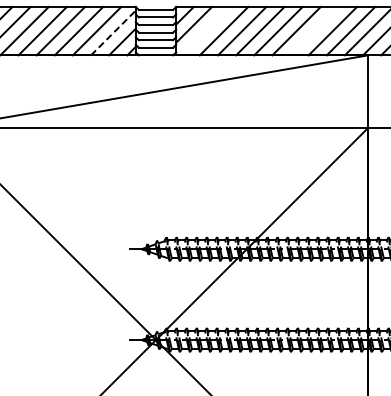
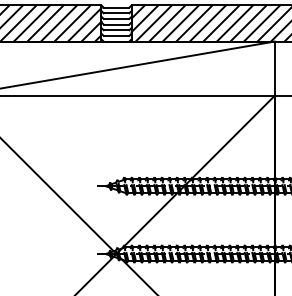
line: (205, 30) -> (153, 23), added
line: (314, 30) -> (234, 23), added
line: (113, 32) -> (84, 24), dashed -> solid

